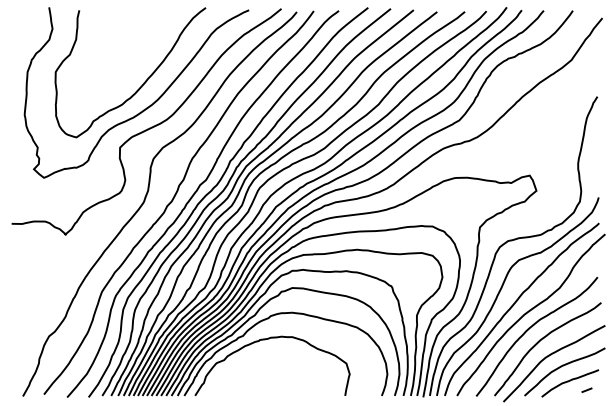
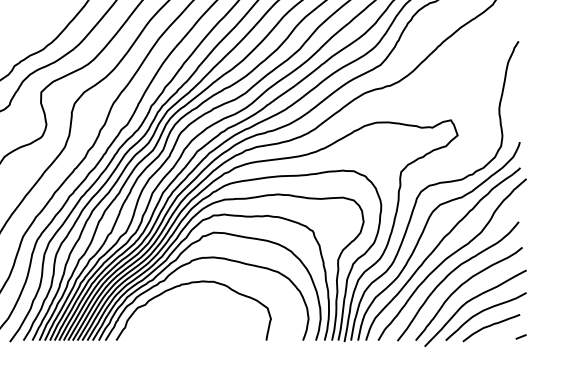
line: (586, 389) -> (520, 336), moved

